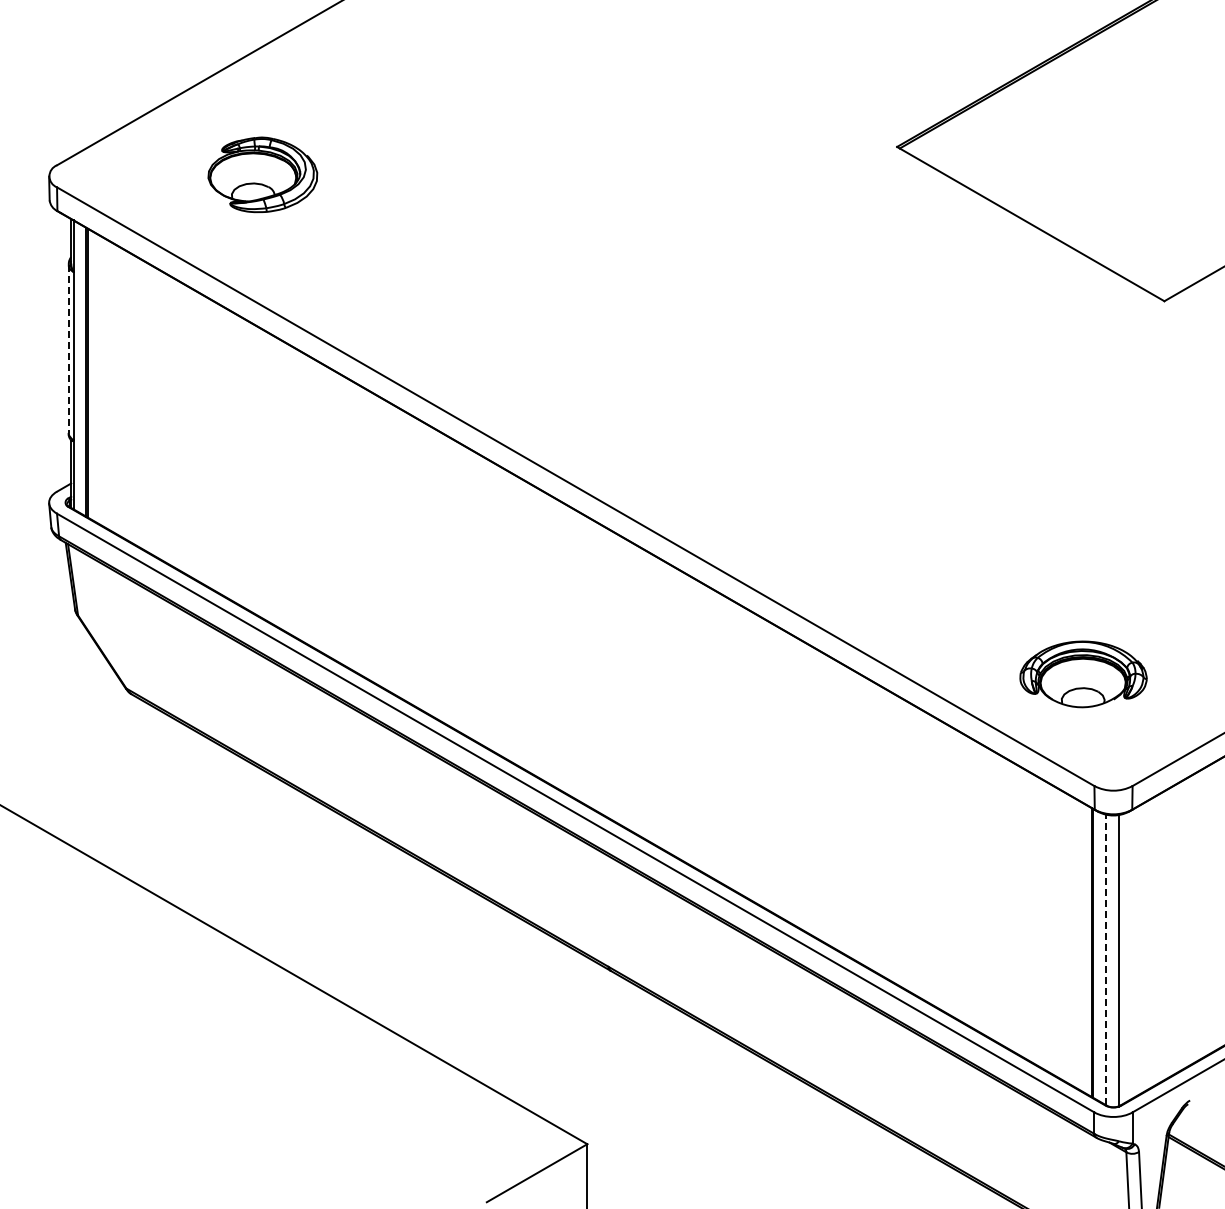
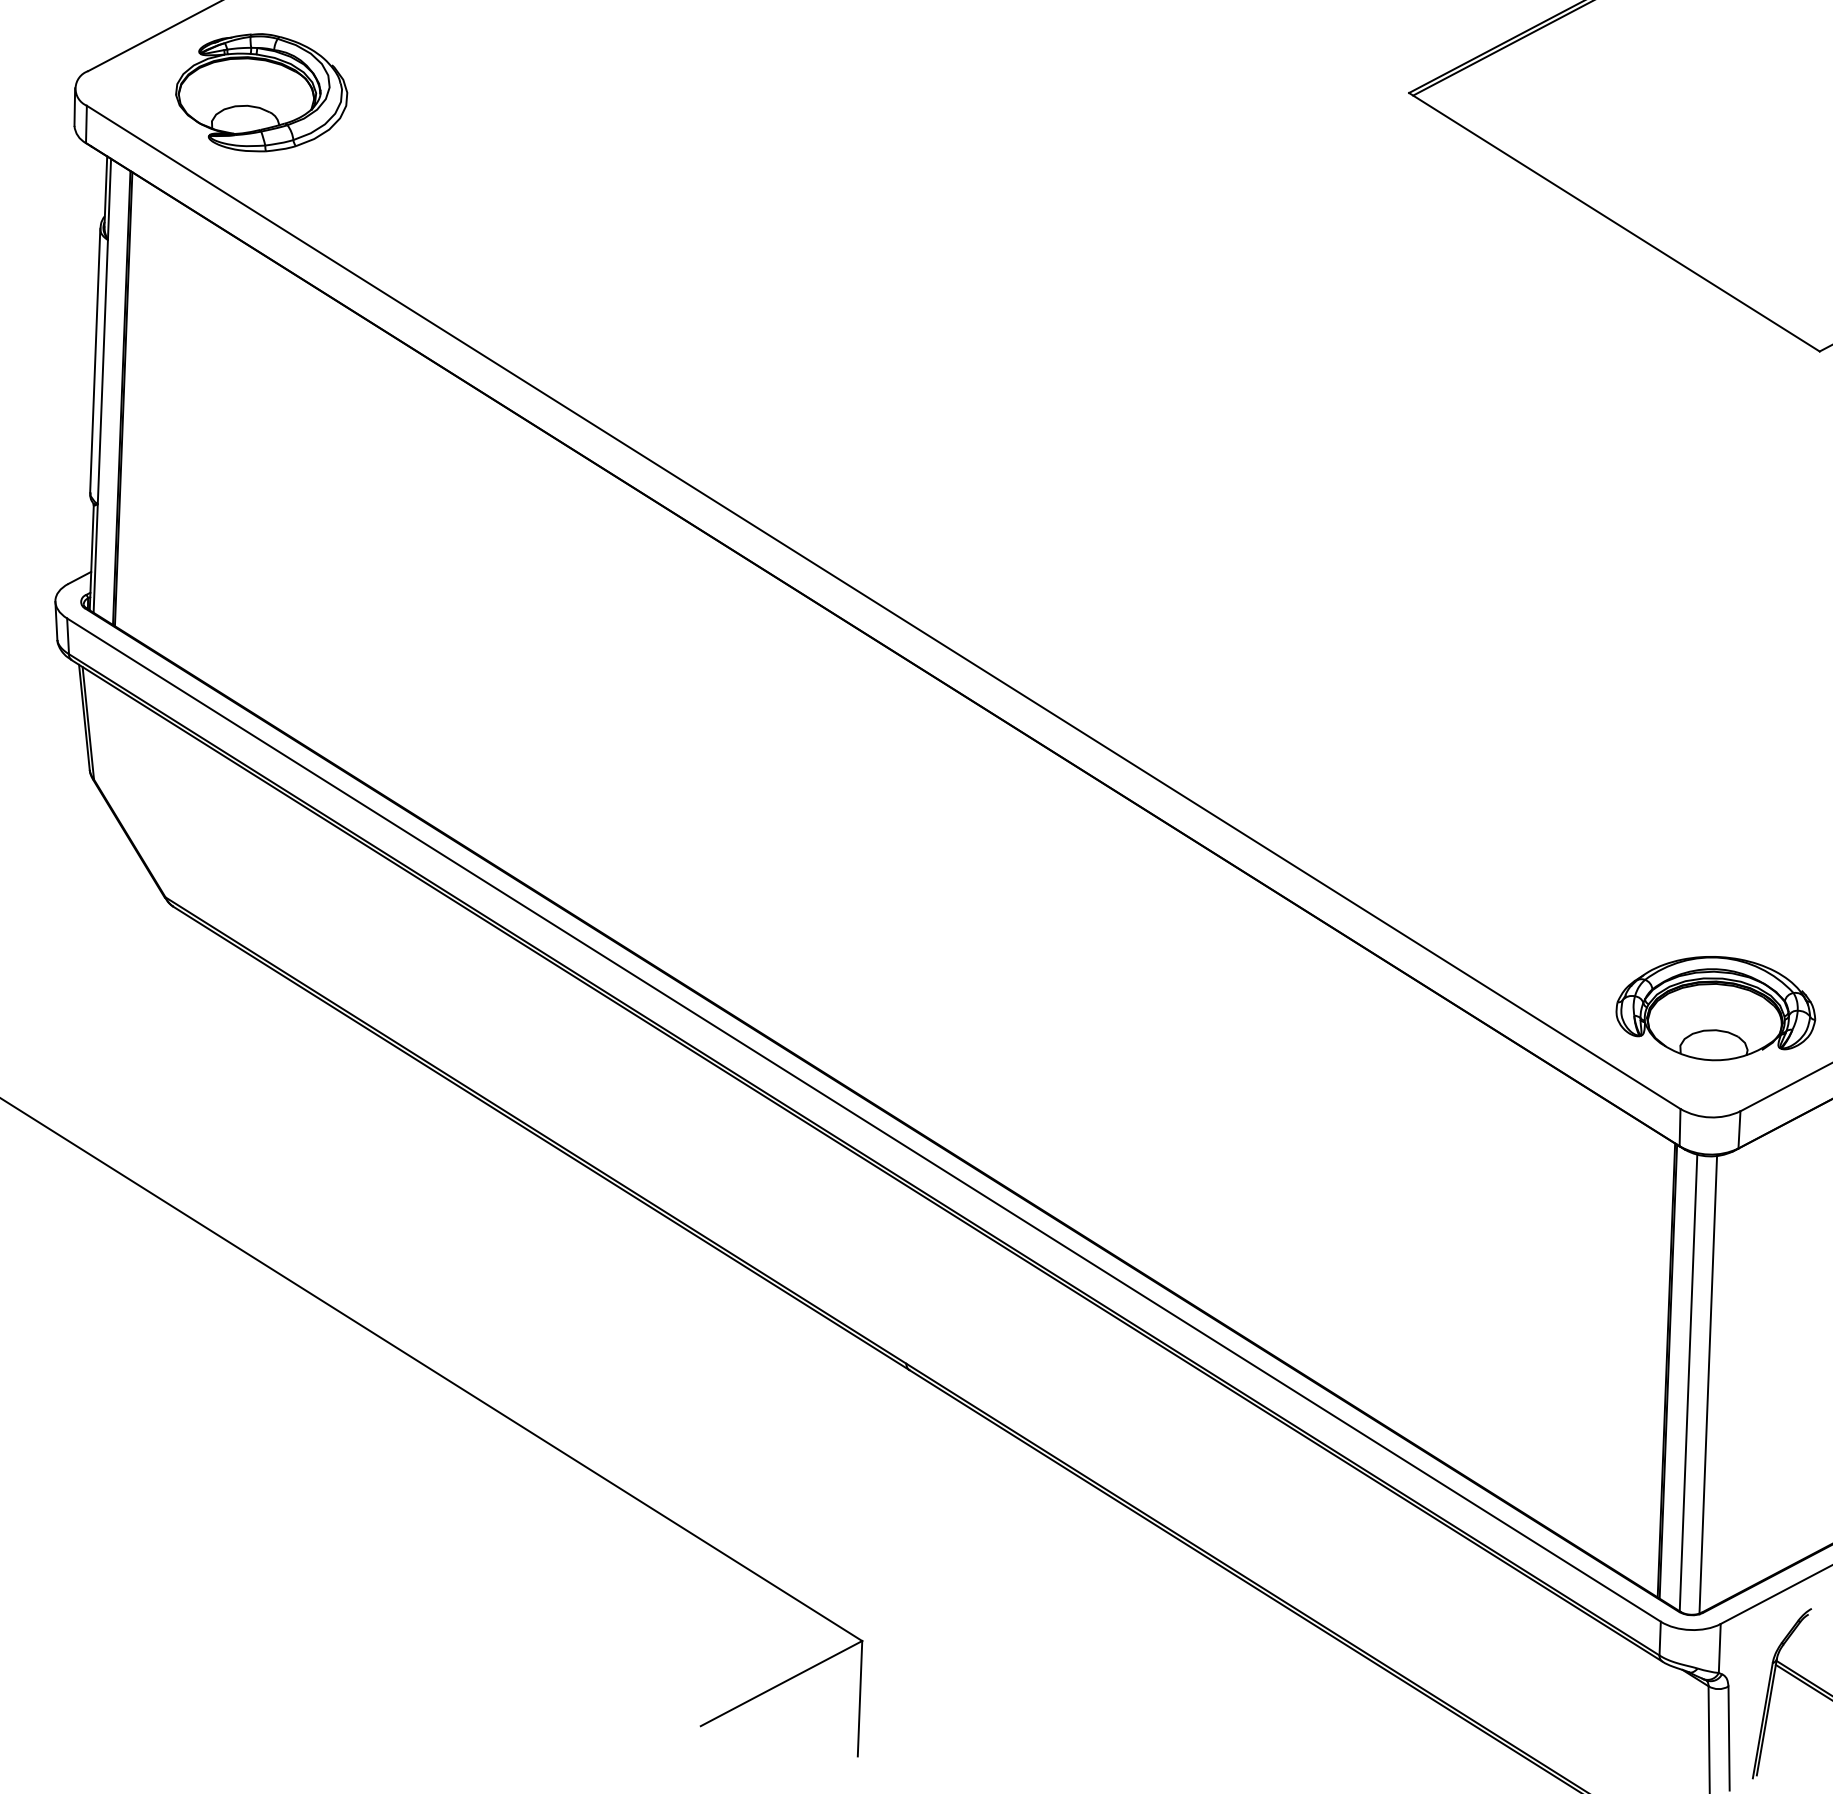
part: (262, 174) -> (261, 92), moved
line: (68, 349) -> (95, 361), dashed -> solid
part: (1083, 674) -> (1715, 1008), moved
line: (1106, 959) -> (1688, 1382), dashed -> solid

